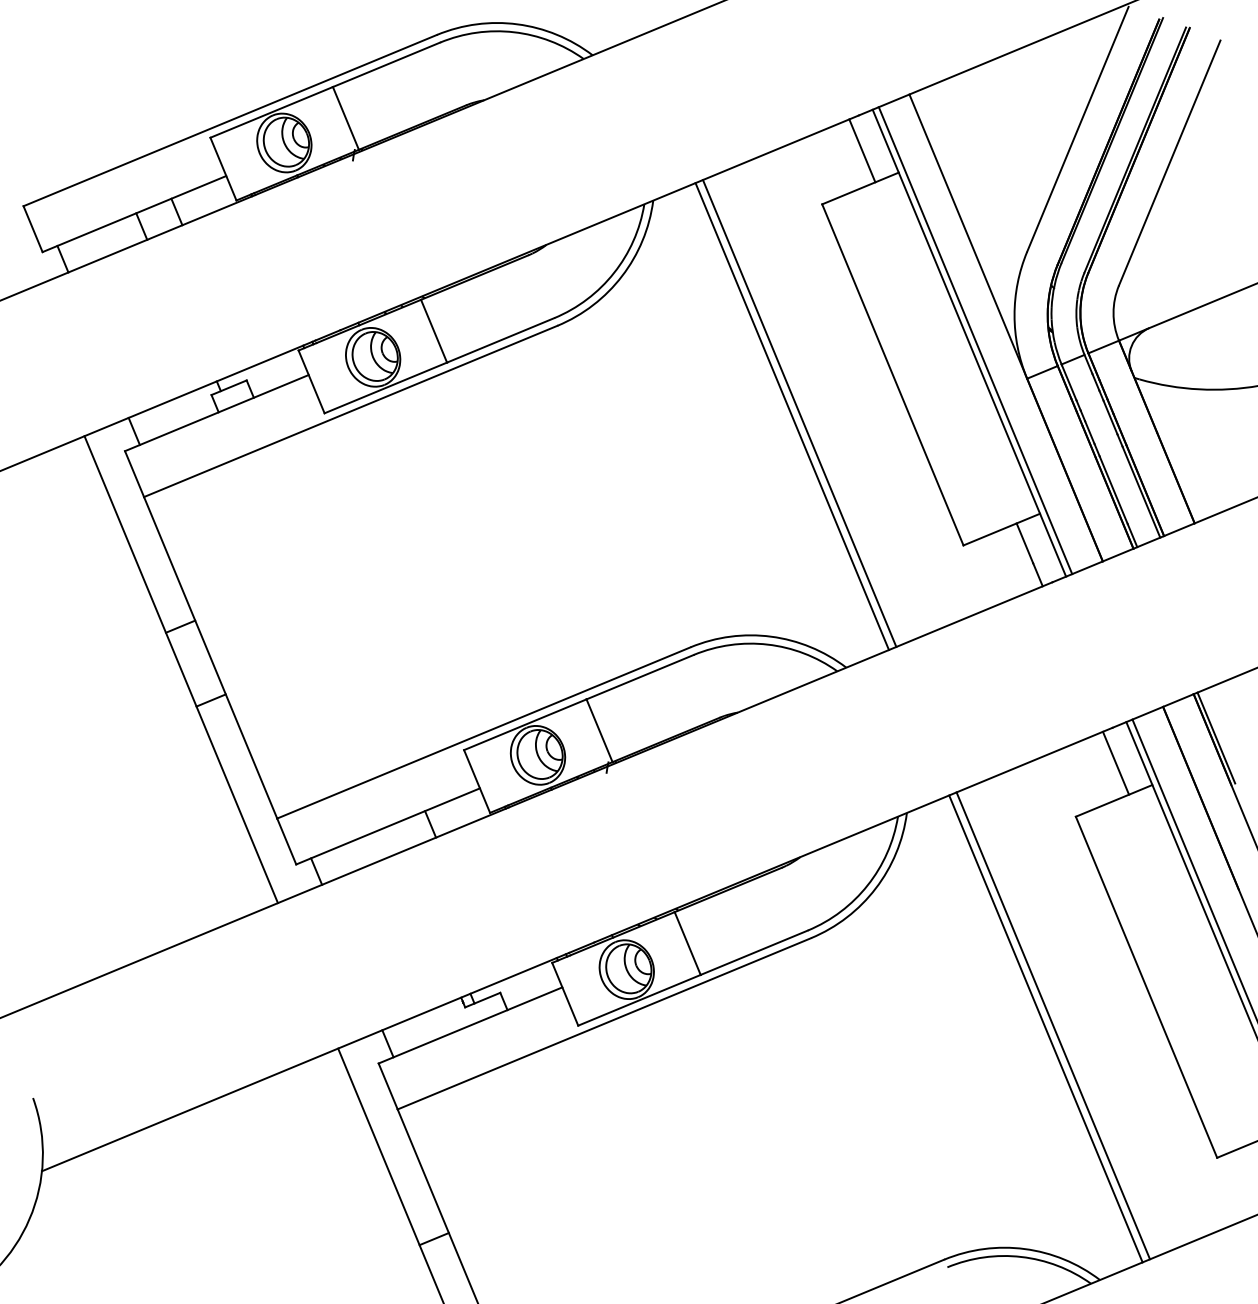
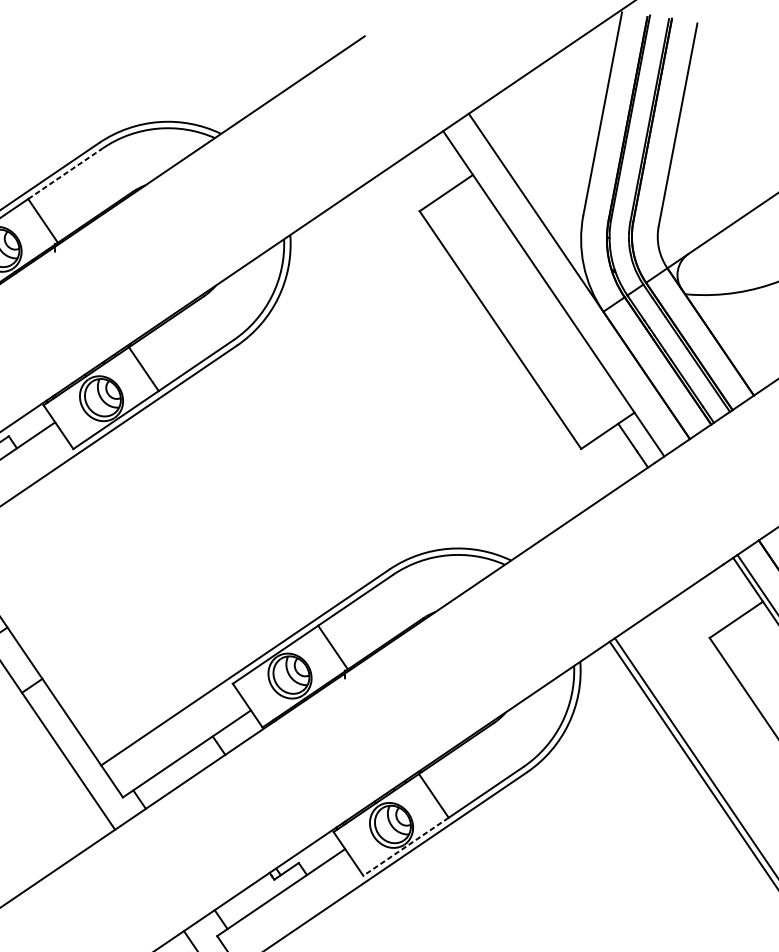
line: (386, 64) -> (65, 173), solid -> dashed
line: (862, 150) -> (441, 163), removed
line: (975, 340) -> (558, 290), removed
line: (799, 413) -> (435, 374), removed
line: (791, 416) -> (429, 377), removed
line: (1115, 762) -> (731, 590), removed
line: (639, 1000) -> (406, 846), solid -> dashed

